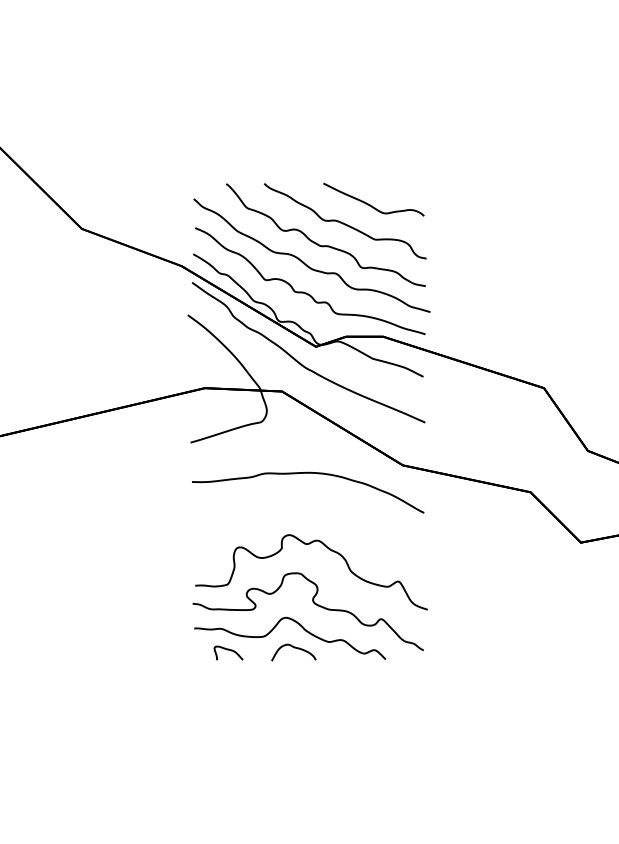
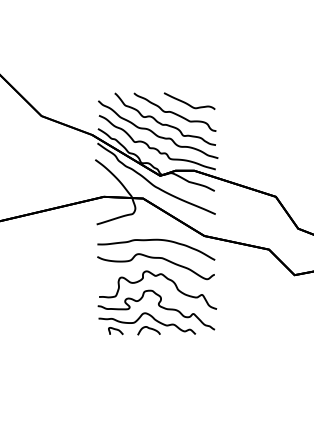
curve: (306, 509) -> (155, 258), added

